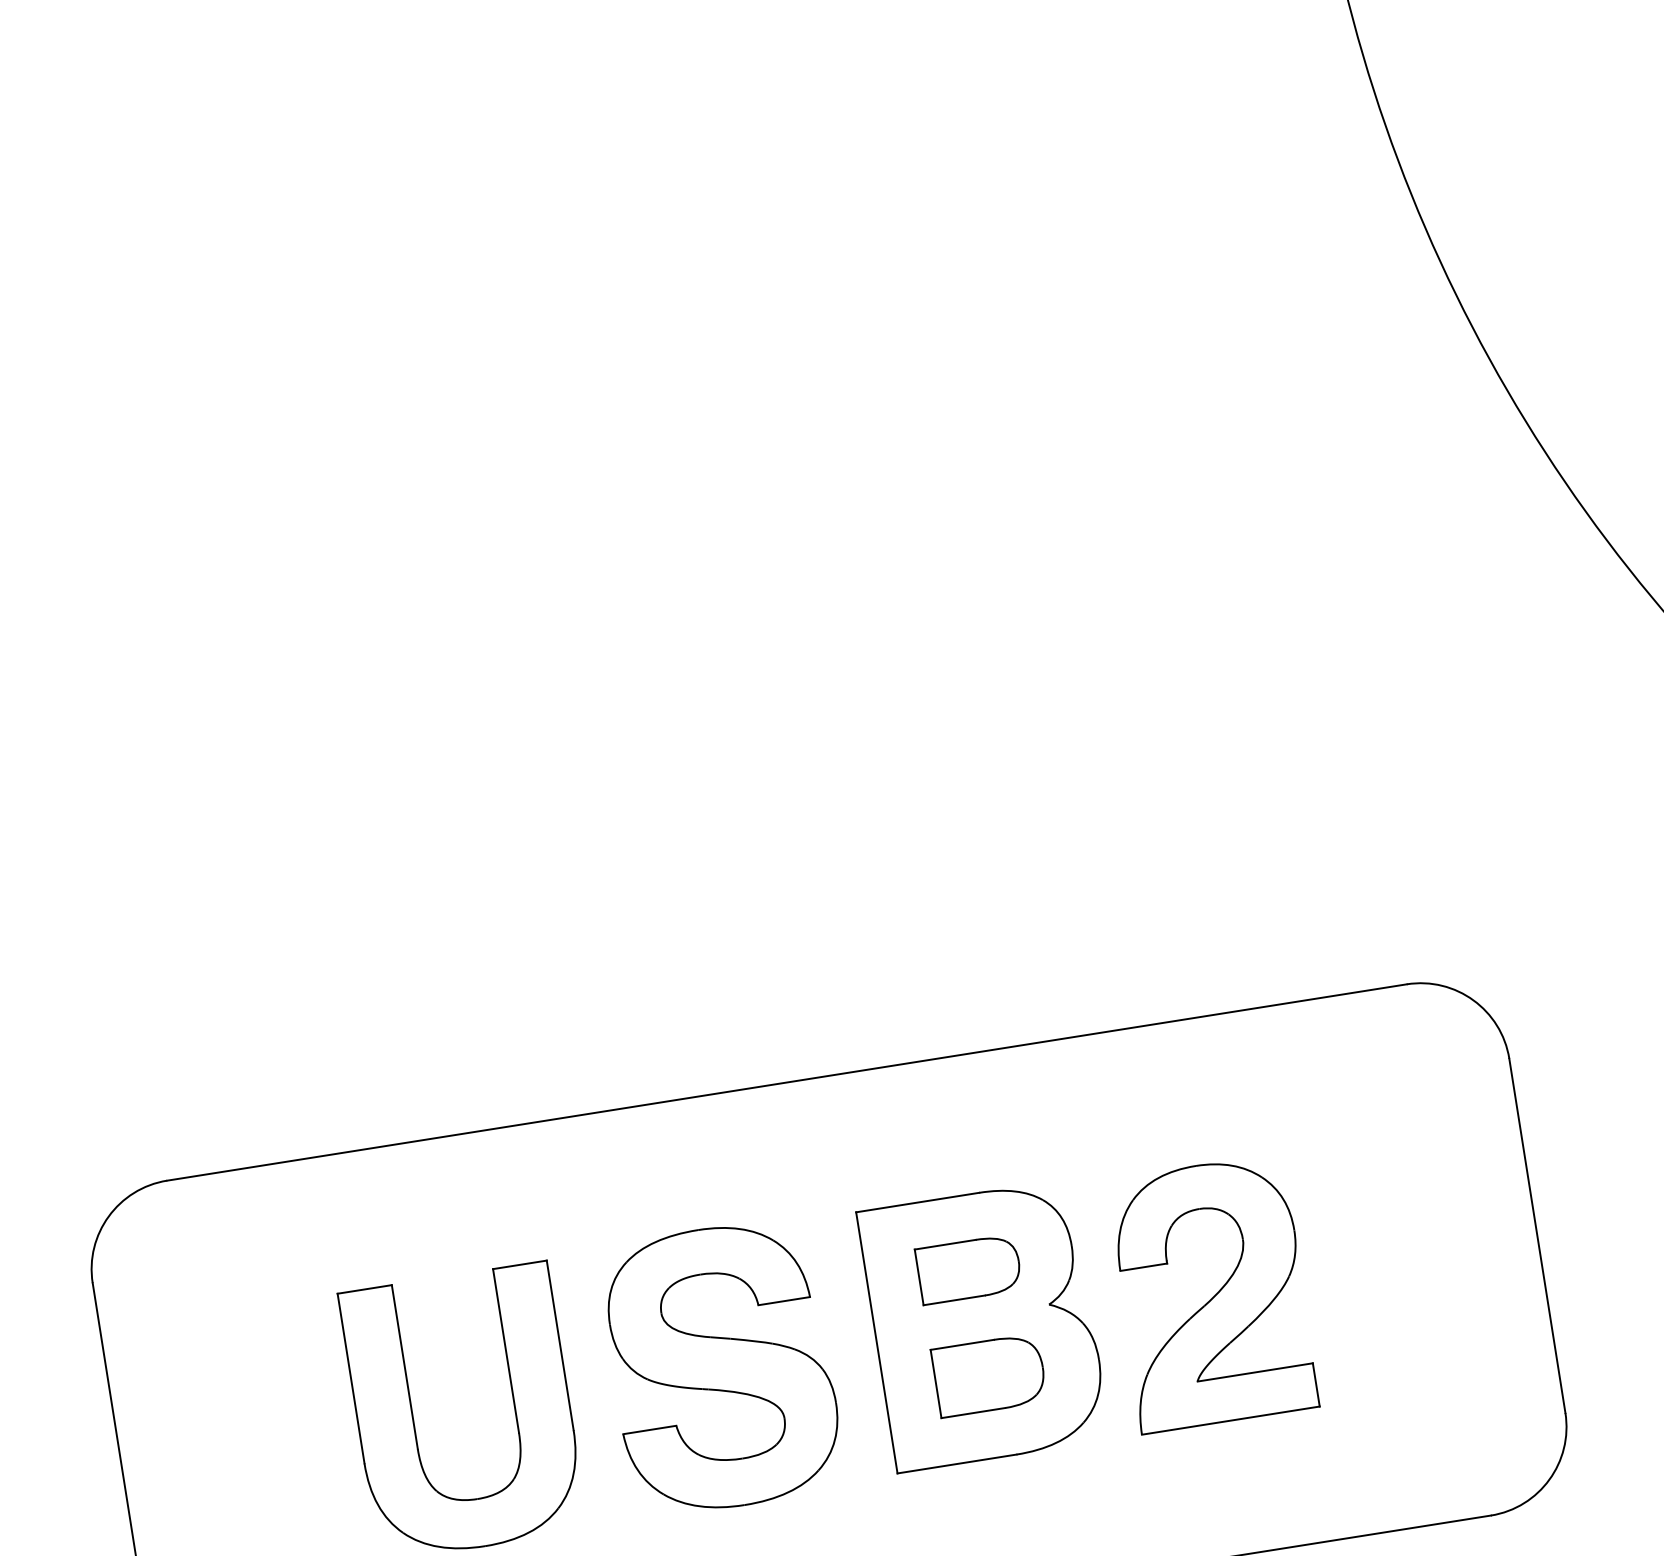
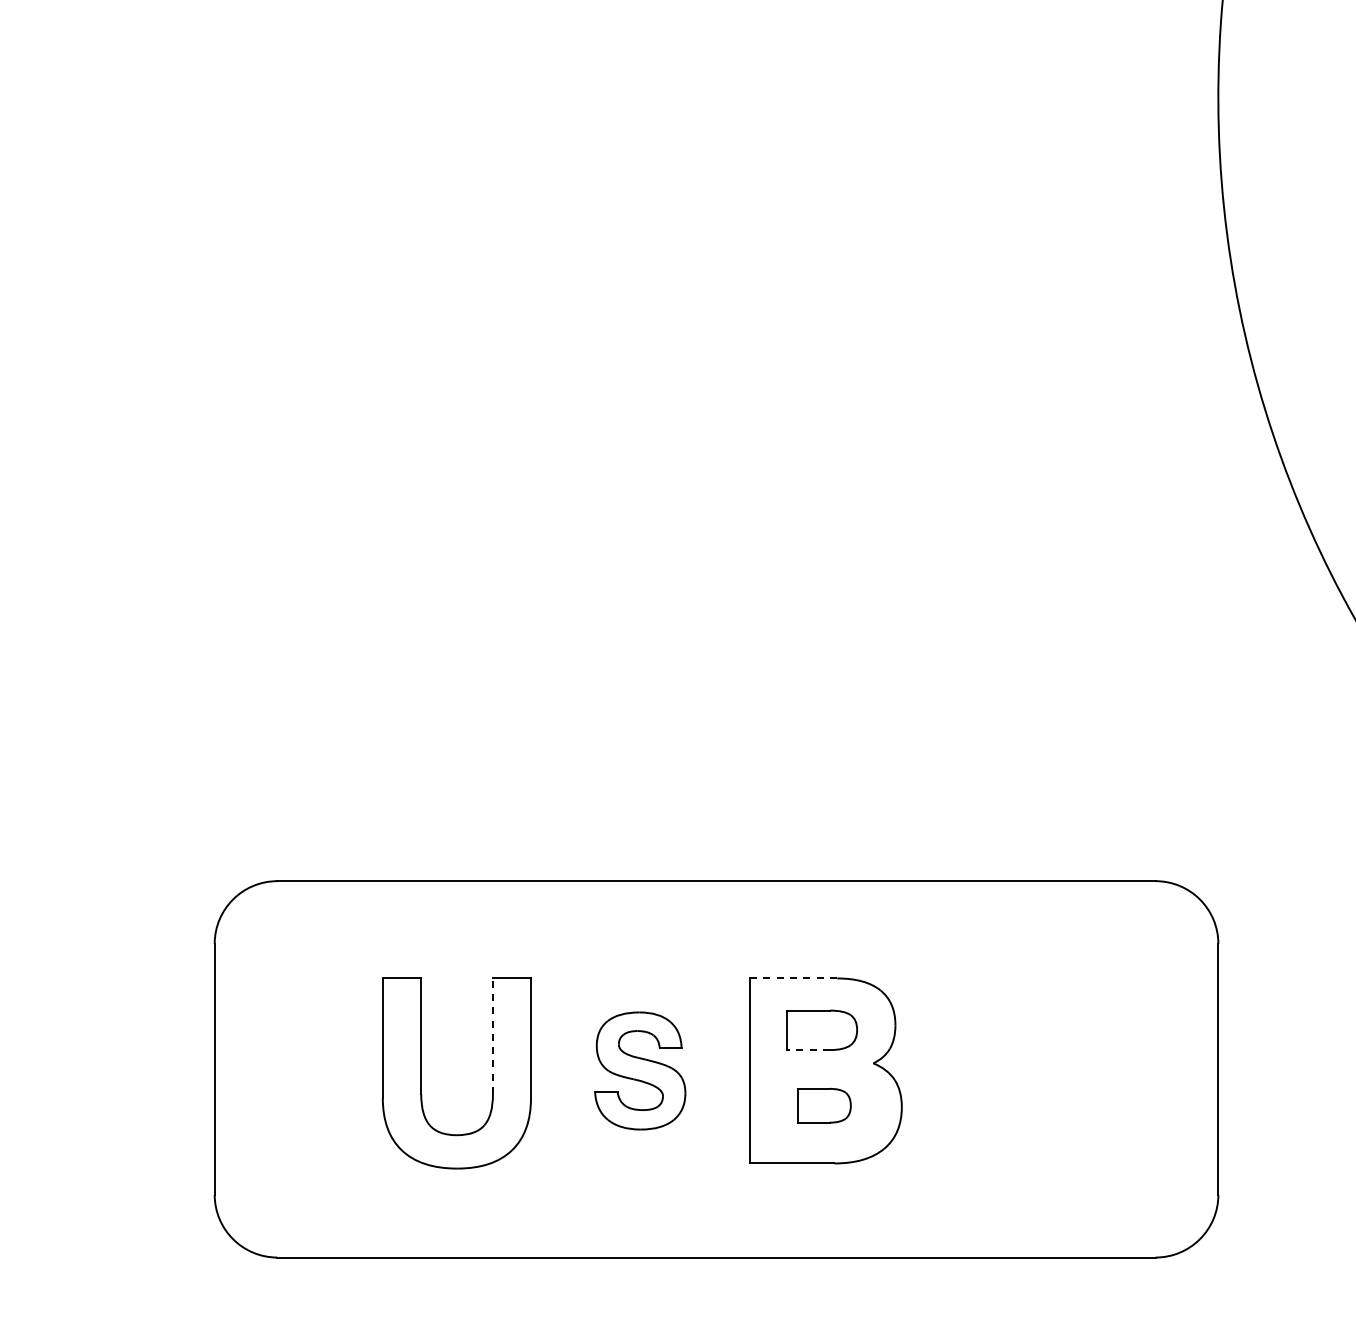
line: (917, 1202) -> (793, 978), solid -> dashed
part: (1210, 1292) -> (986, 1072), removed
line: (954, 1300) -> (808, 1050), solid -> dashed
line: (505, 1350) -> (492, 1035), solid -> dashed
part: (722, 1366) -> (640, 1070), size x0.6
part: (989, 1374) -> (824, 1105), size x0.7

